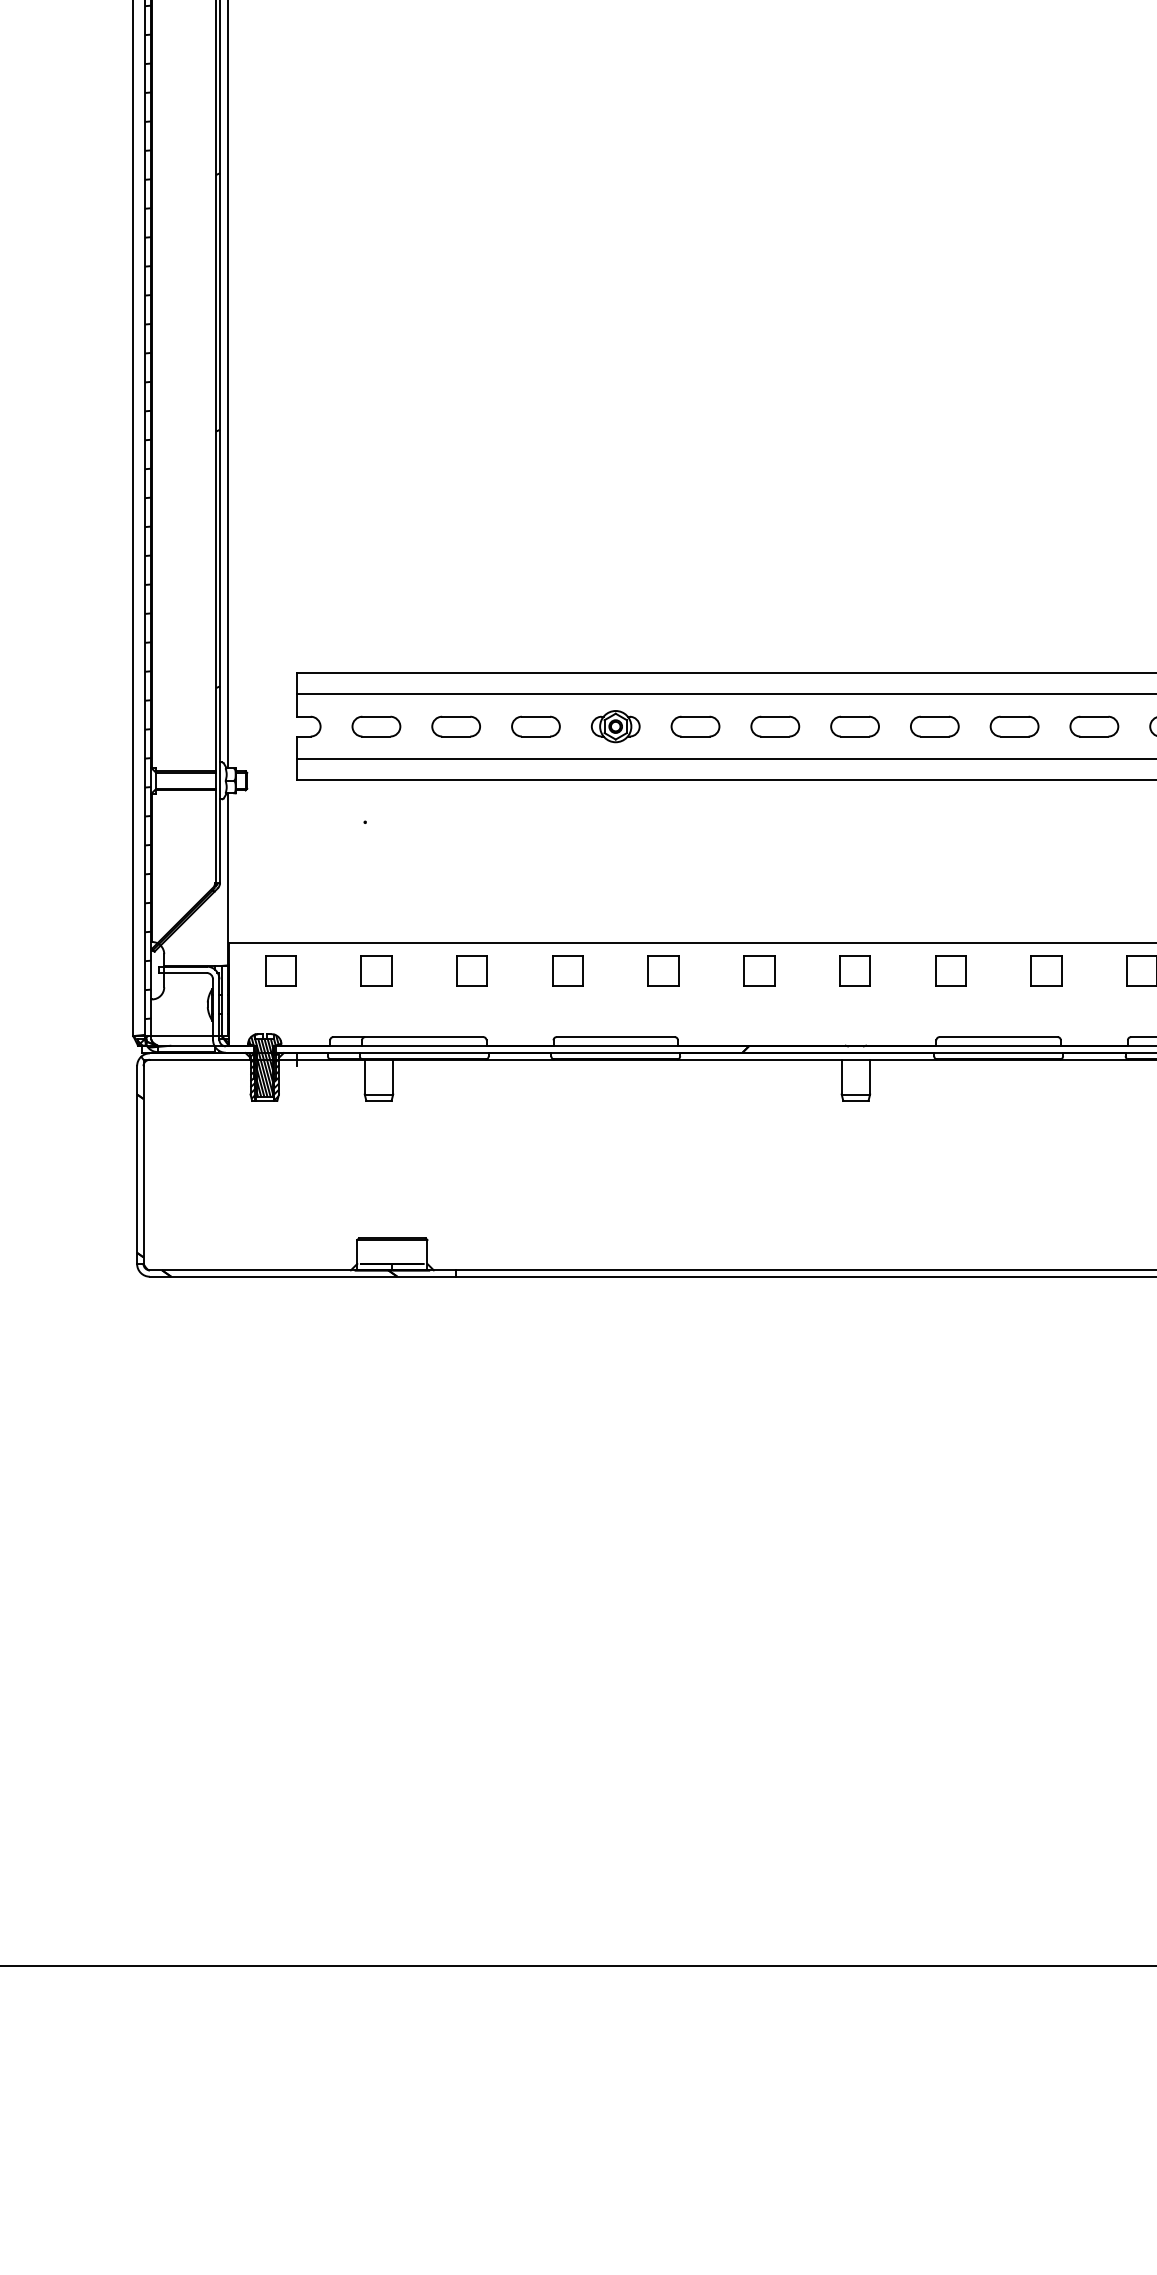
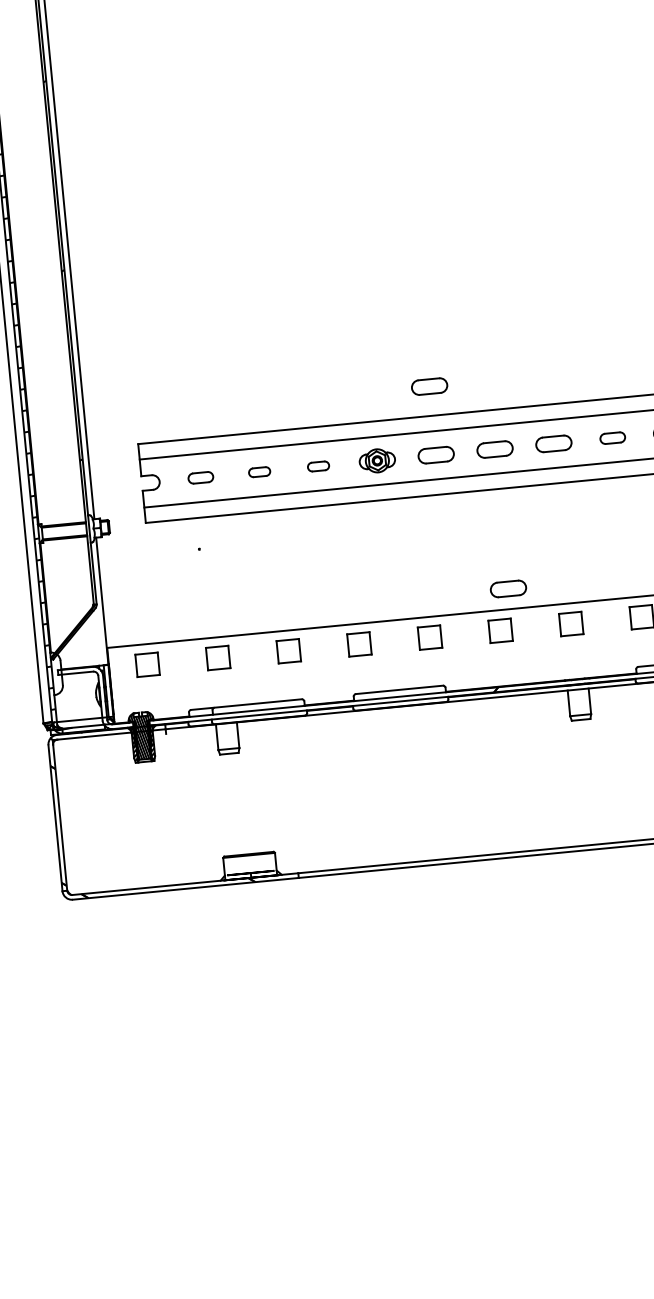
part: (695, 633) -> (429, 386), added
part: (376, 726) -> (200, 477), size x0.7
part: (455, 726) -> (259, 472), size x0.6
part: (535, 726) -> (318, 466), size x0.6
part: (934, 726) -> (612, 438), size x0.7
part: (775, 915) -> (508, 588), added

